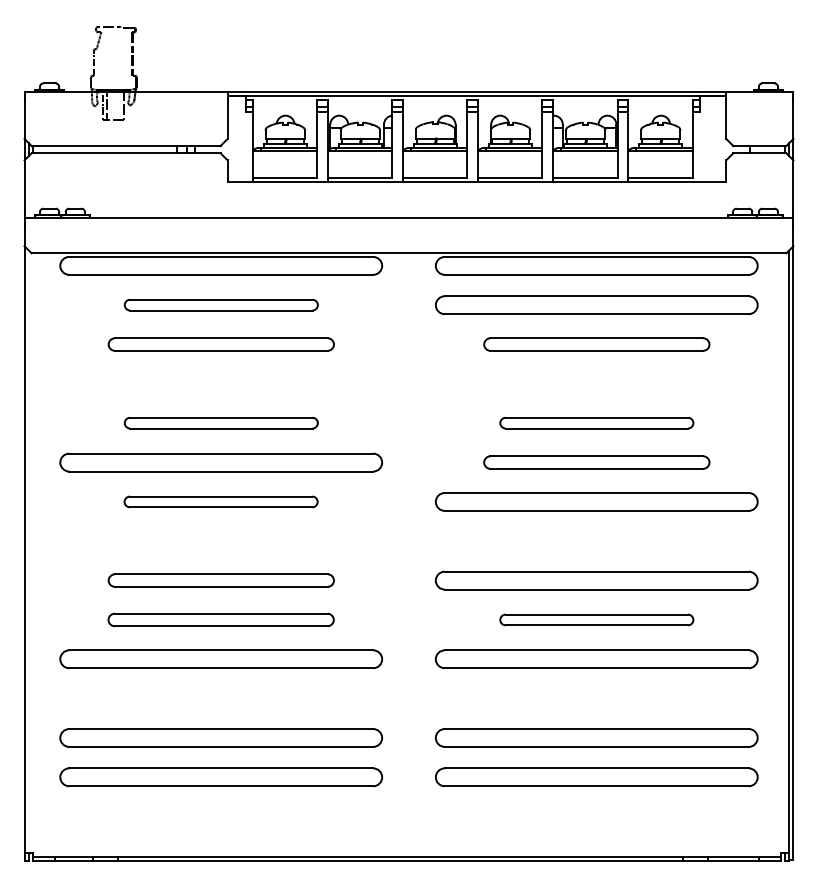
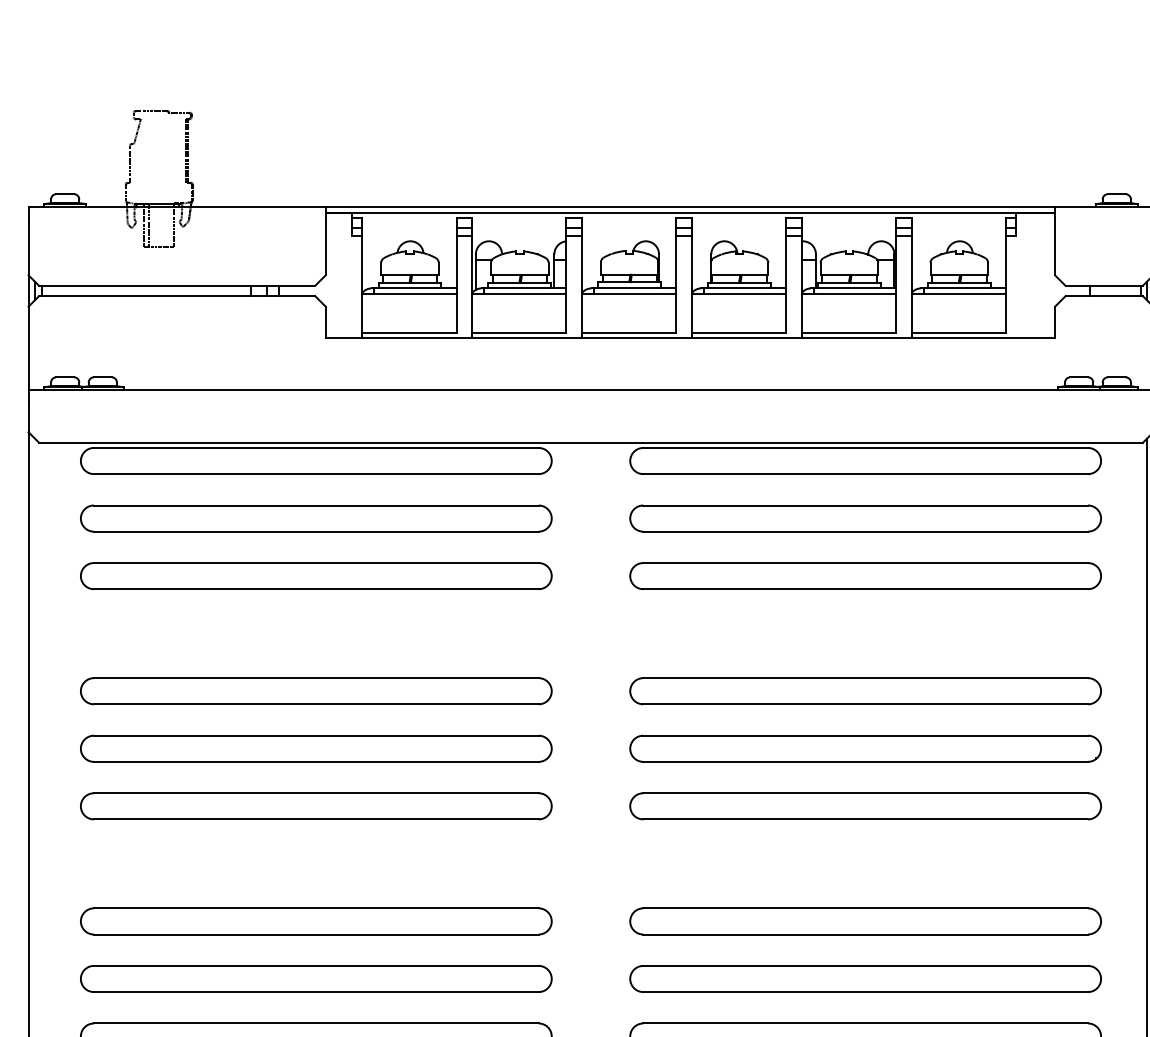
part: (221, 304) -> (316, 517), size x1.67
part: (221, 344) -> (316, 576), size x1.43
part: (596, 344) -> (865, 576), size x1.43
part: (221, 422) -> (316, 690), size x1.67
part: (596, 422) -> (865, 690), size x1.67
part: (596, 462) -> (865, 748), size x1.43
part: (220, 501) -> (315, 805), size x1.67
part: (221, 580) -> (316, 921), size x1.43
part: (220, 619) -> (315, 978), size x1.43
part: (596, 619) -> (865, 978), size x1.67

